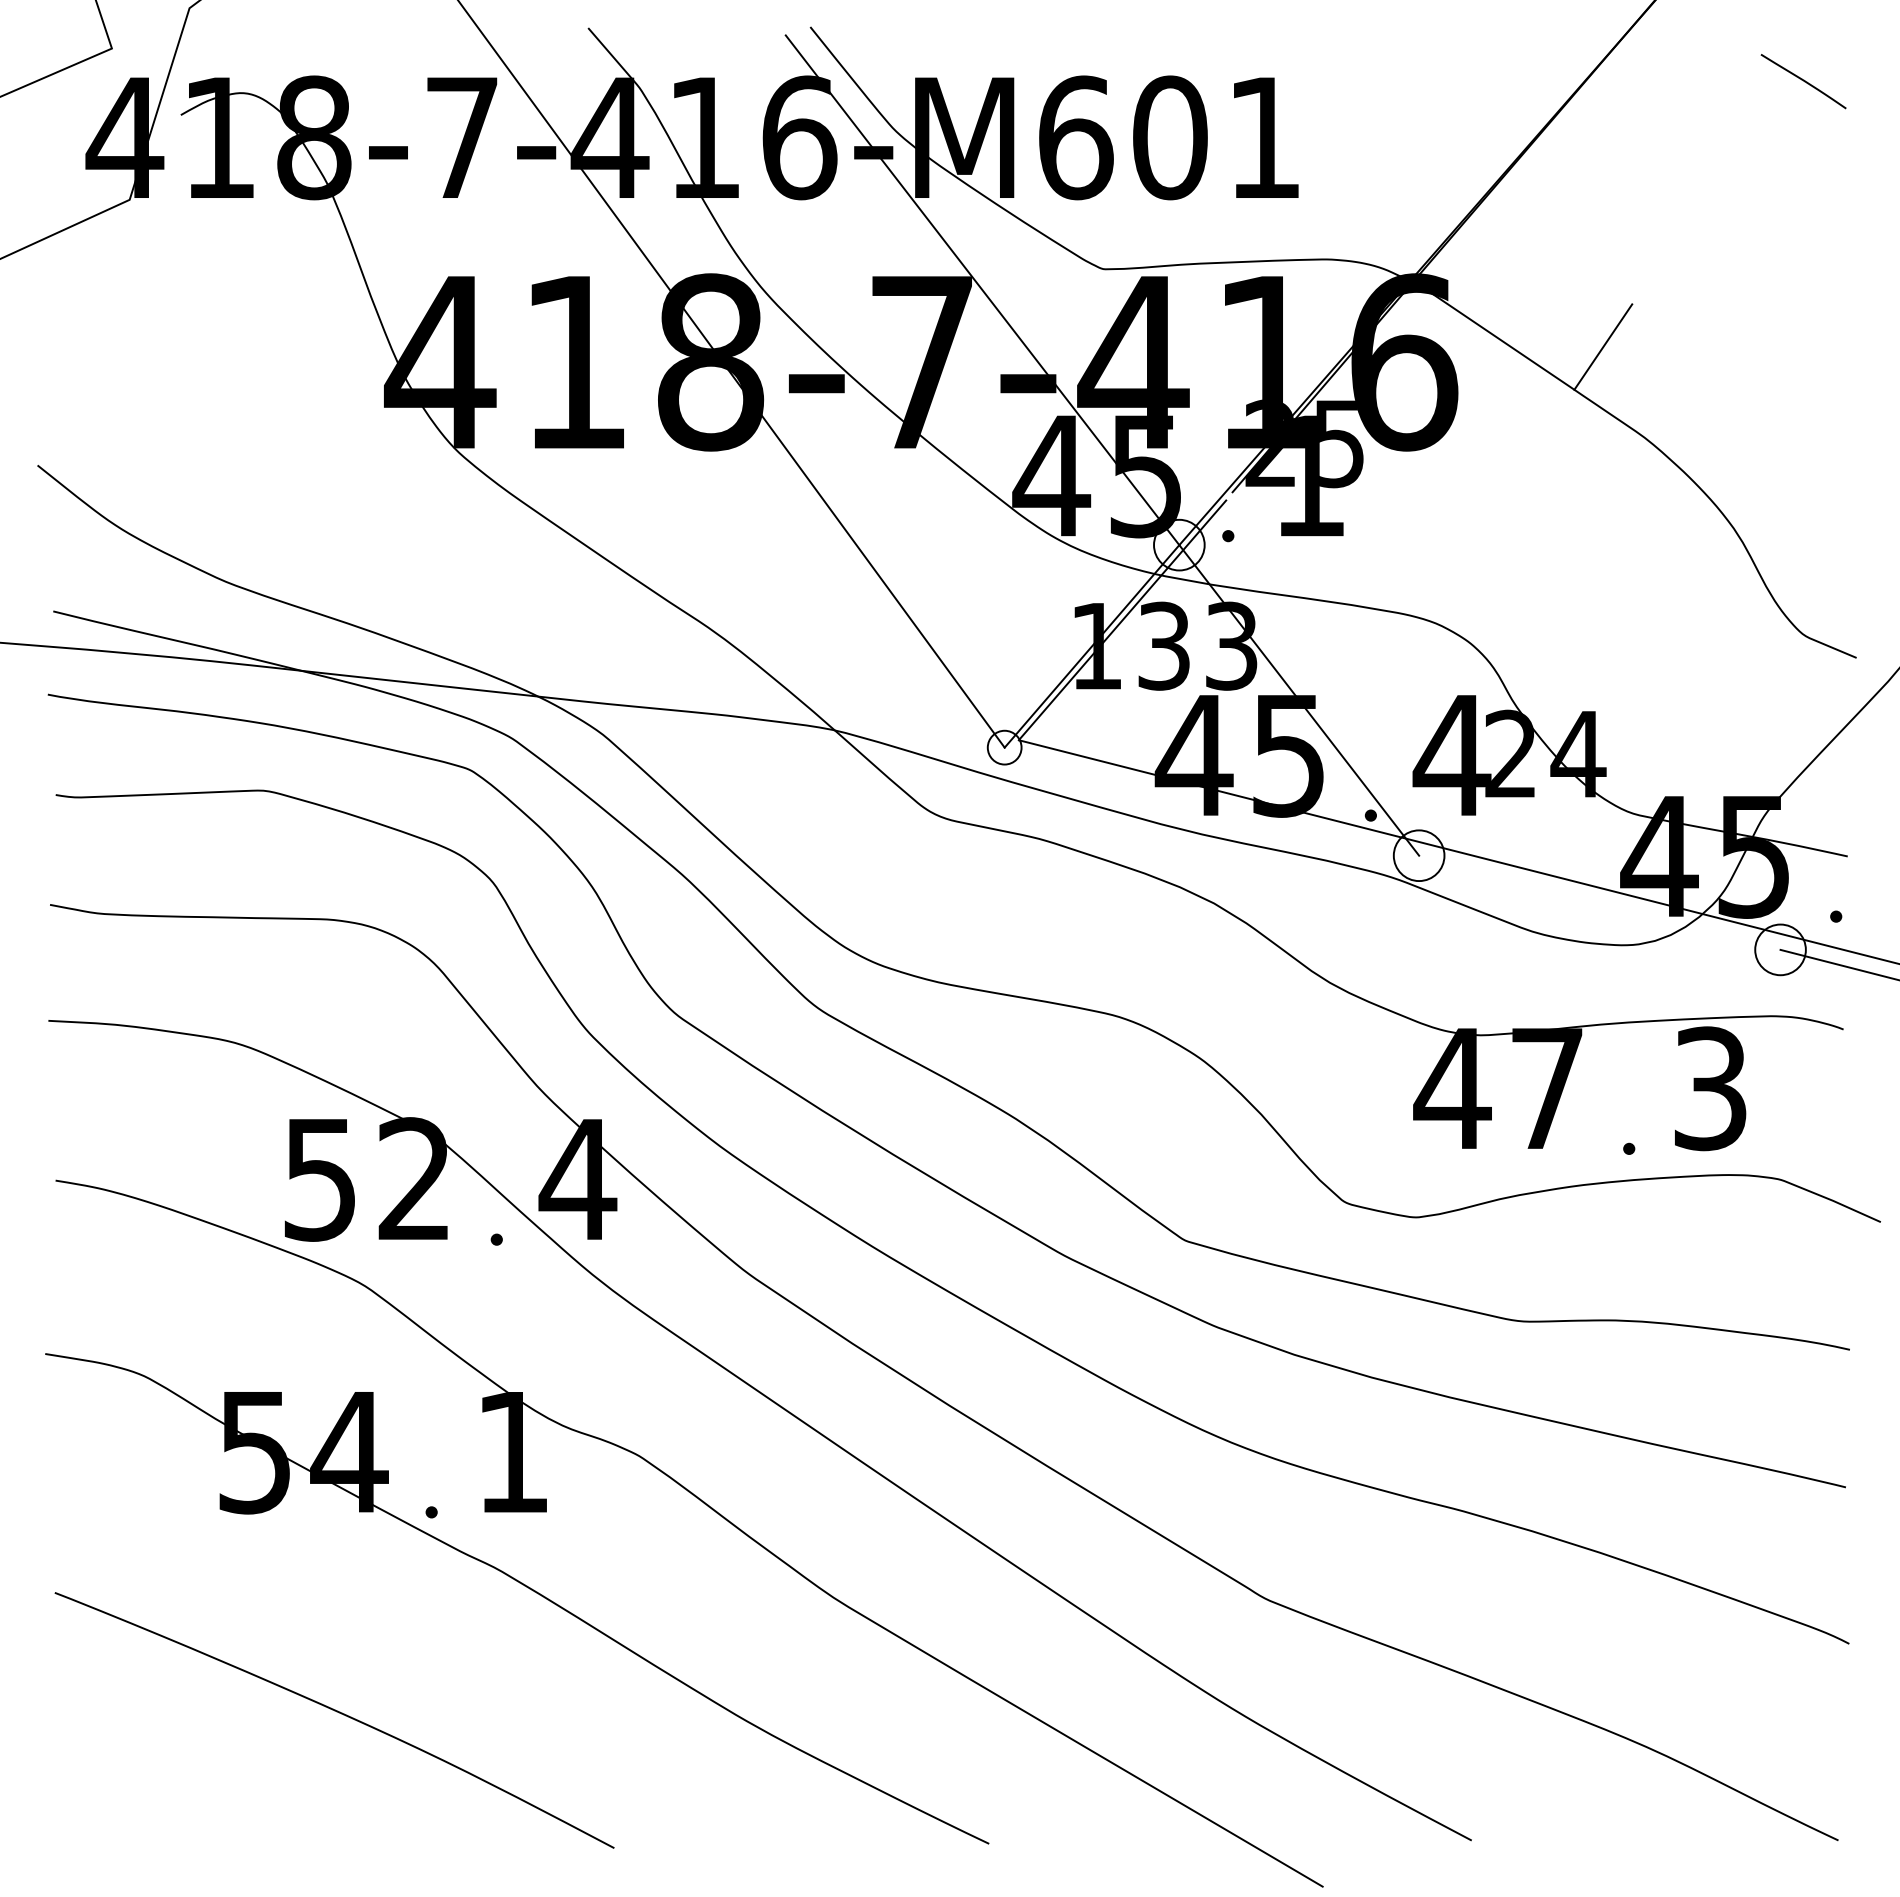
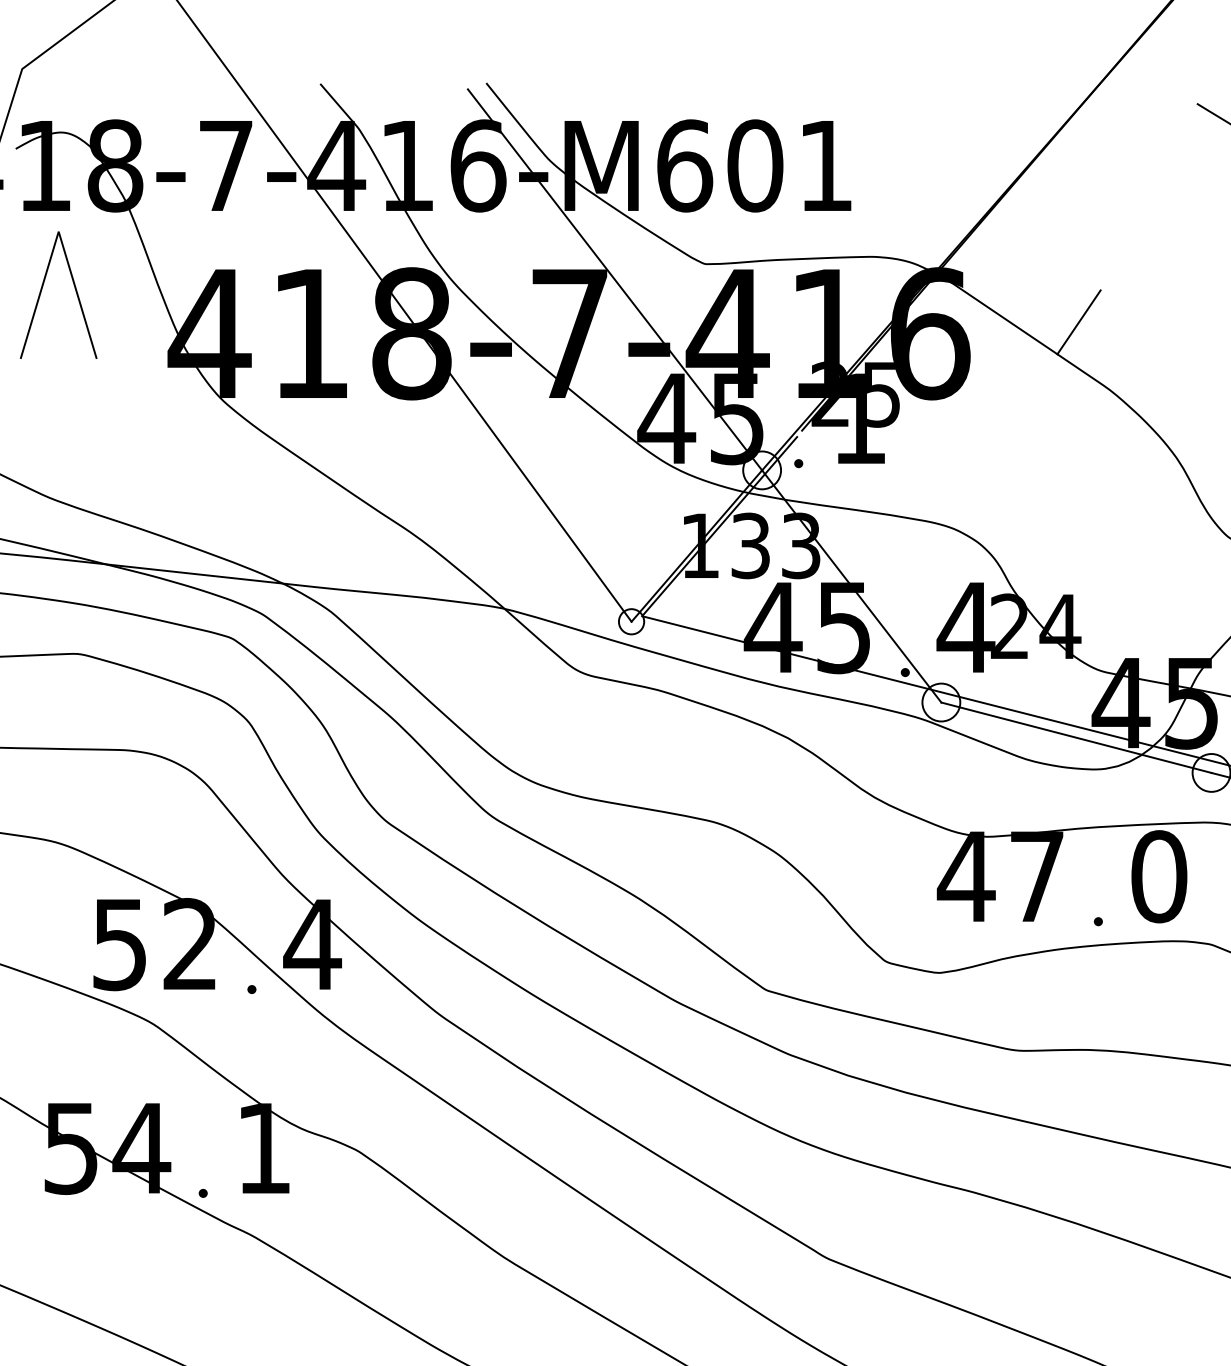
part: (215, 306) -> (41, 292), added
line: (1599, 902) -> (1076, 737), added
text: (1710, 1088) -> (1159, 876), 3 -> 0

